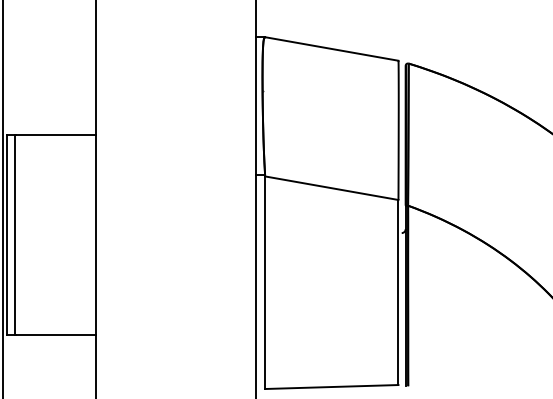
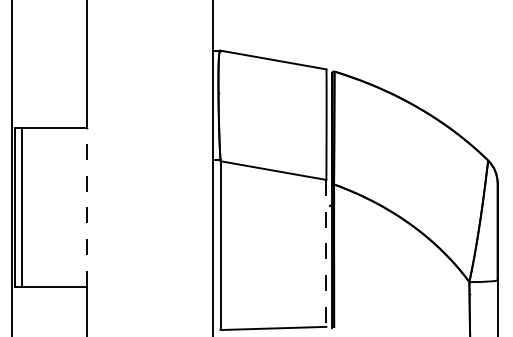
line: (96, 233) -> (86, 206), solid -> dashed
line: (398, 292) -> (326, 253), solid -> dashed

